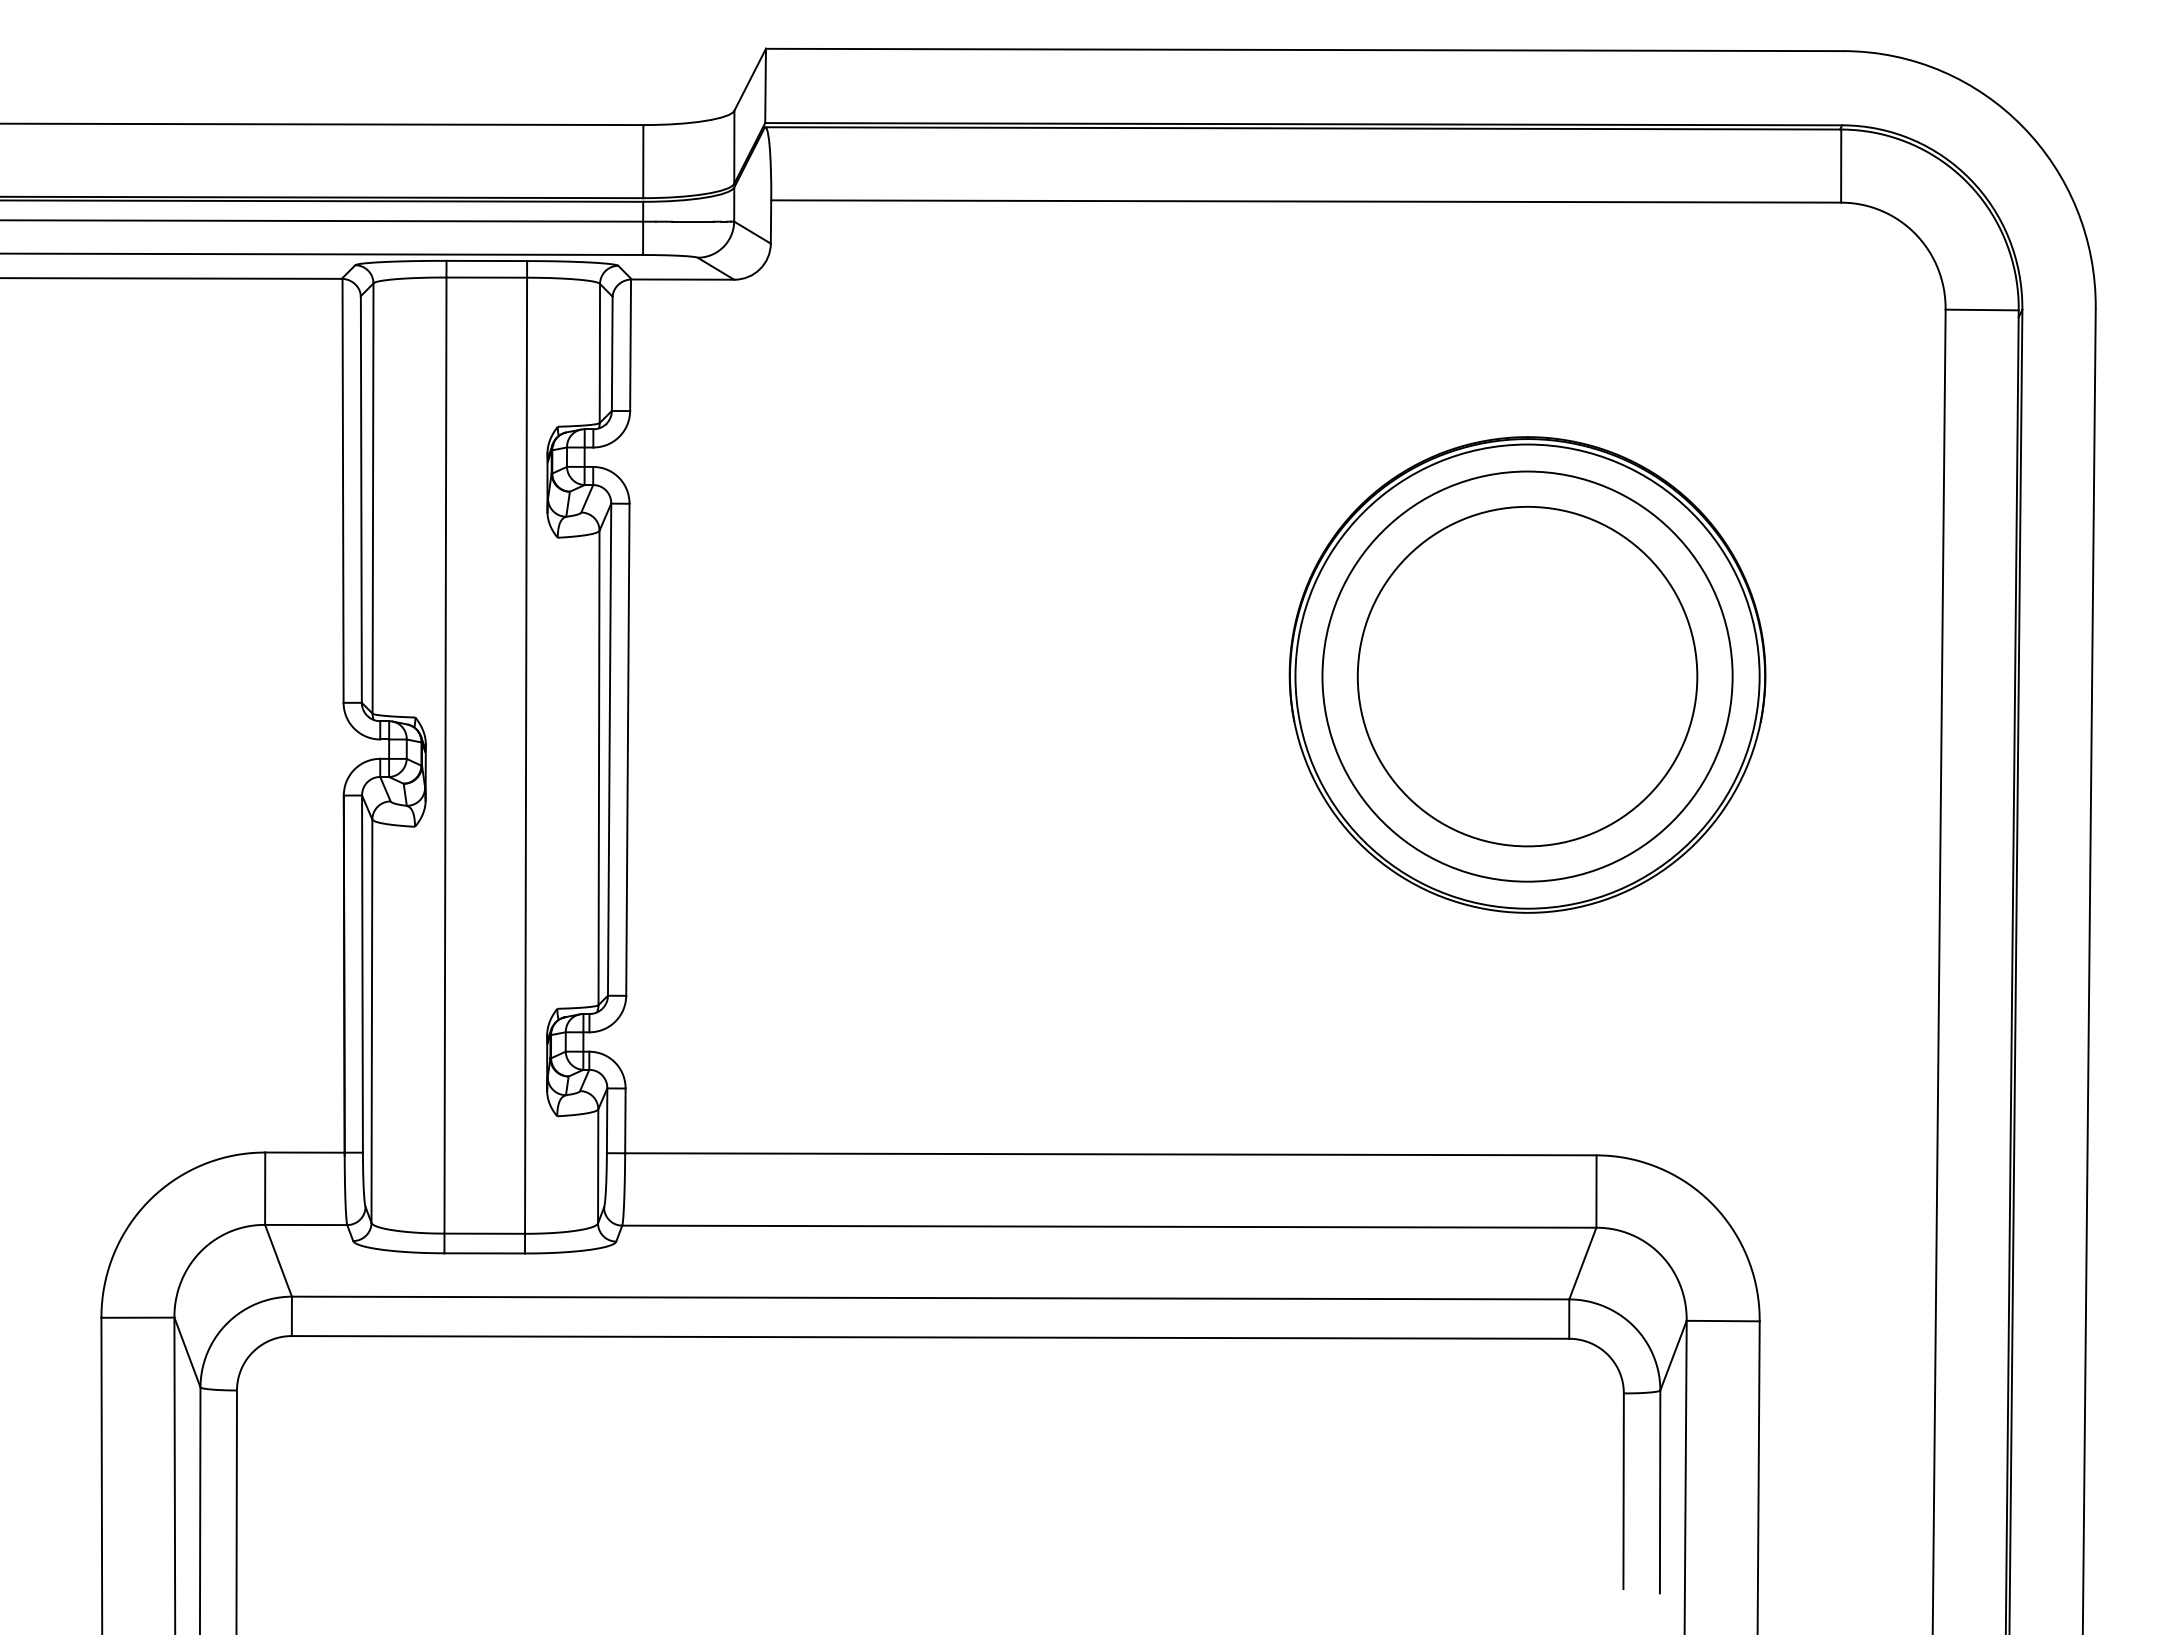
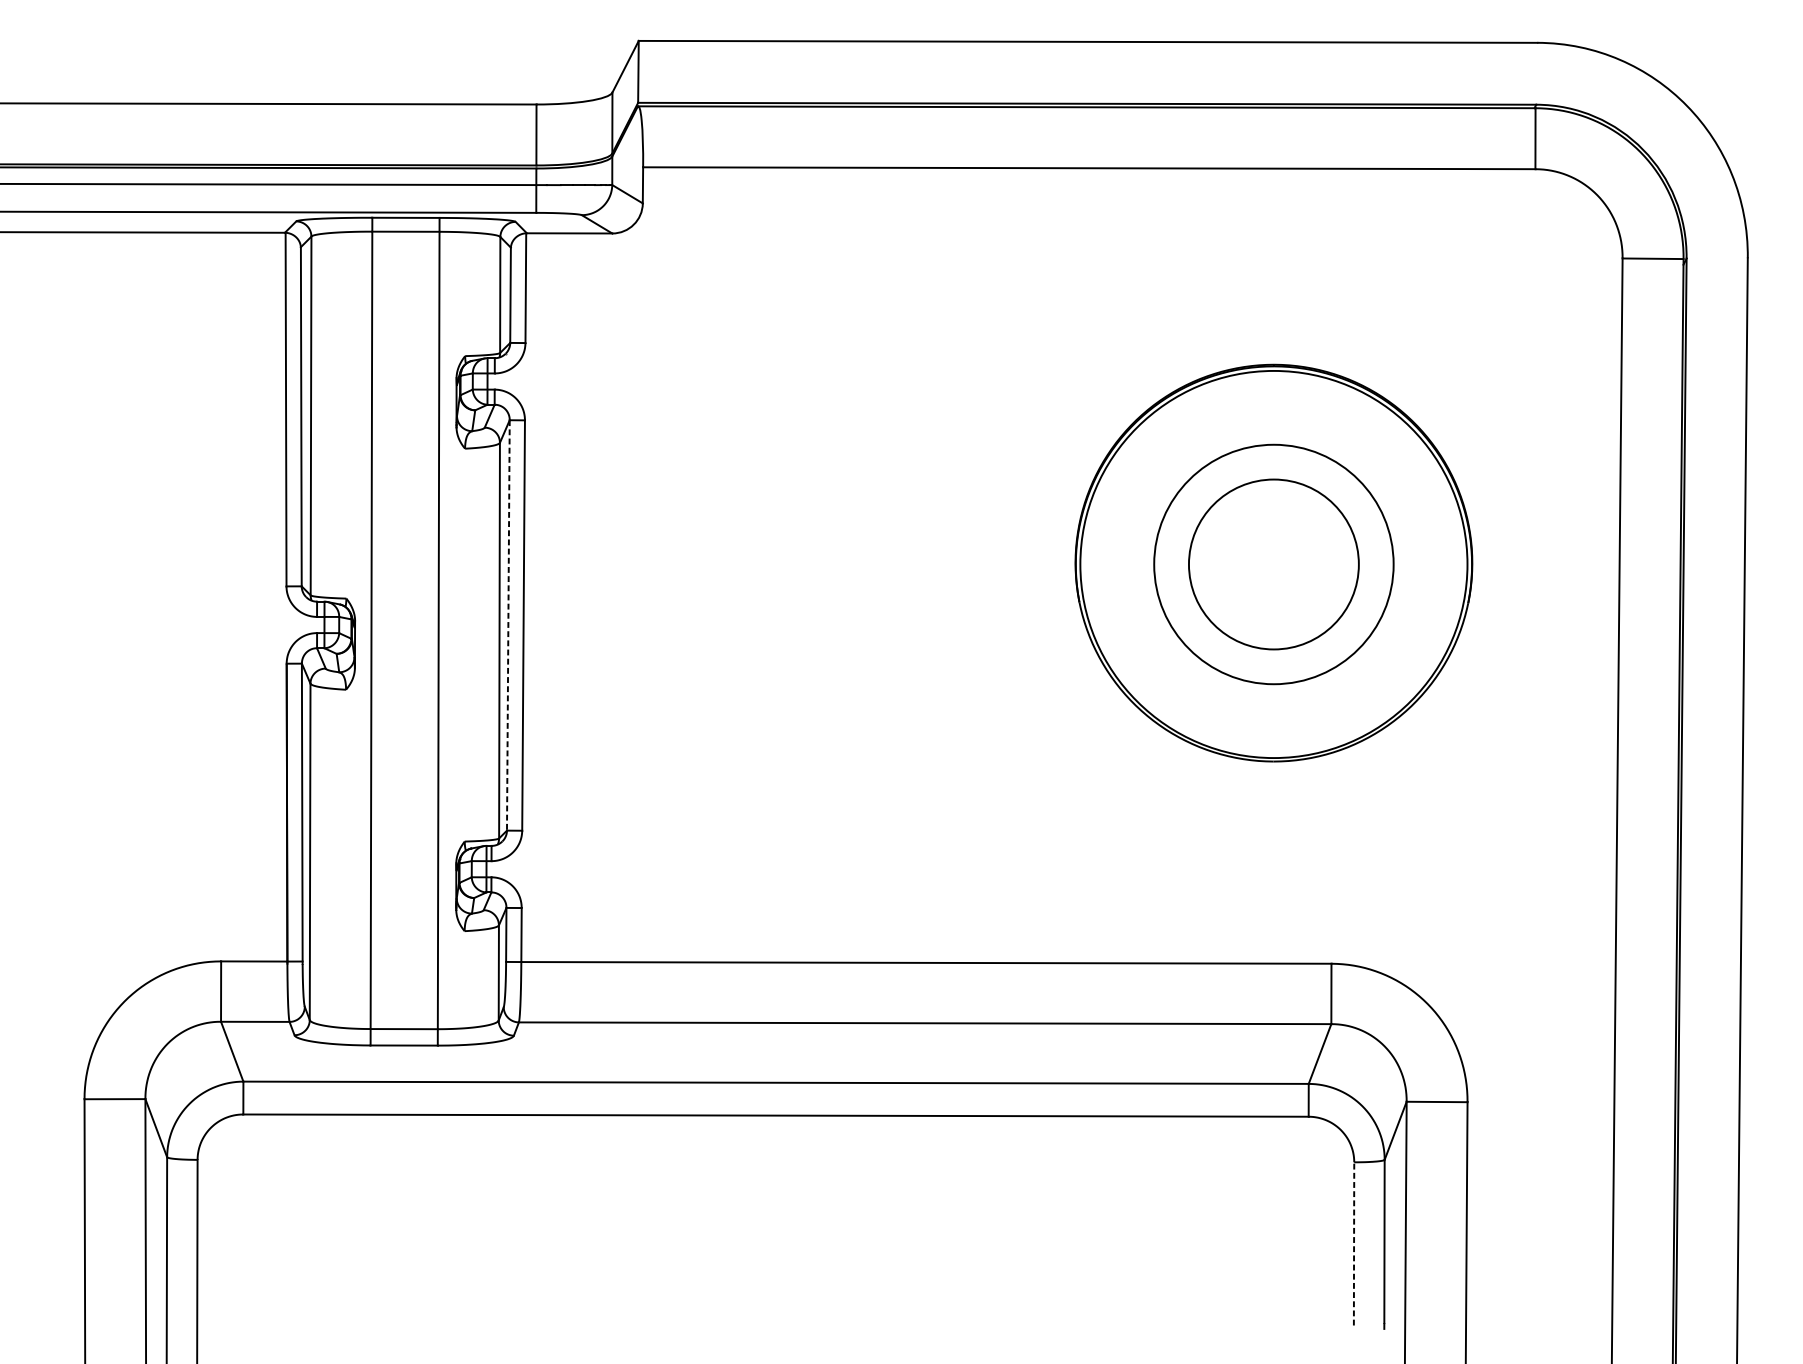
circle: (1527, 676) -> (1273, 564), size x0.6
circle: (1527, 676) -> (1273, 564), size x0.7
line: (609, 750) -> (508, 626), solid -> dashed
line: (1623, 1491) -> (1353, 1244), solid -> dashed

